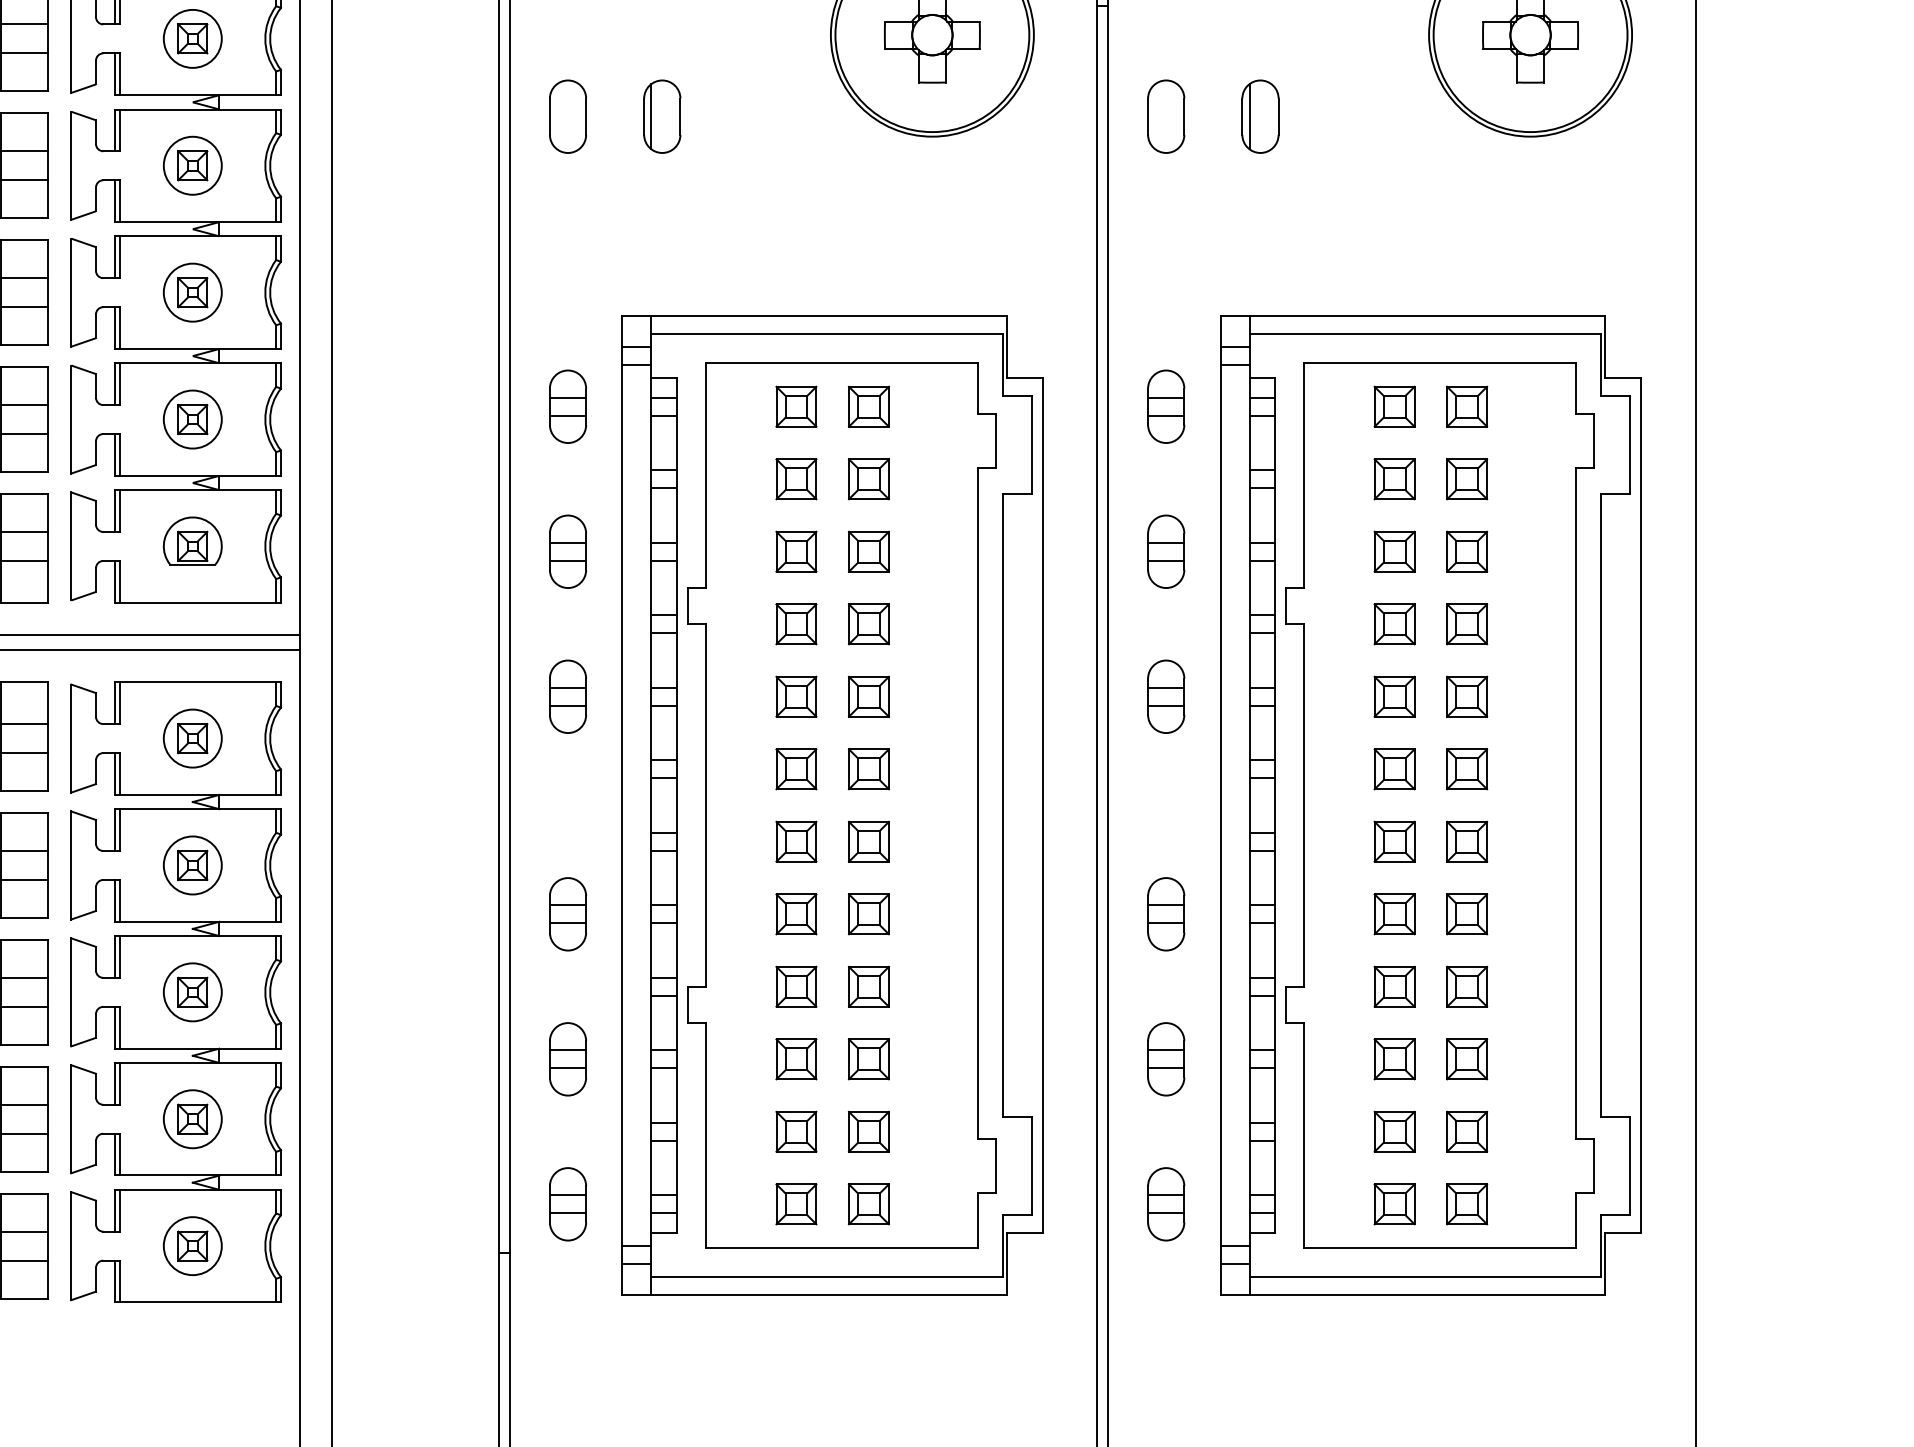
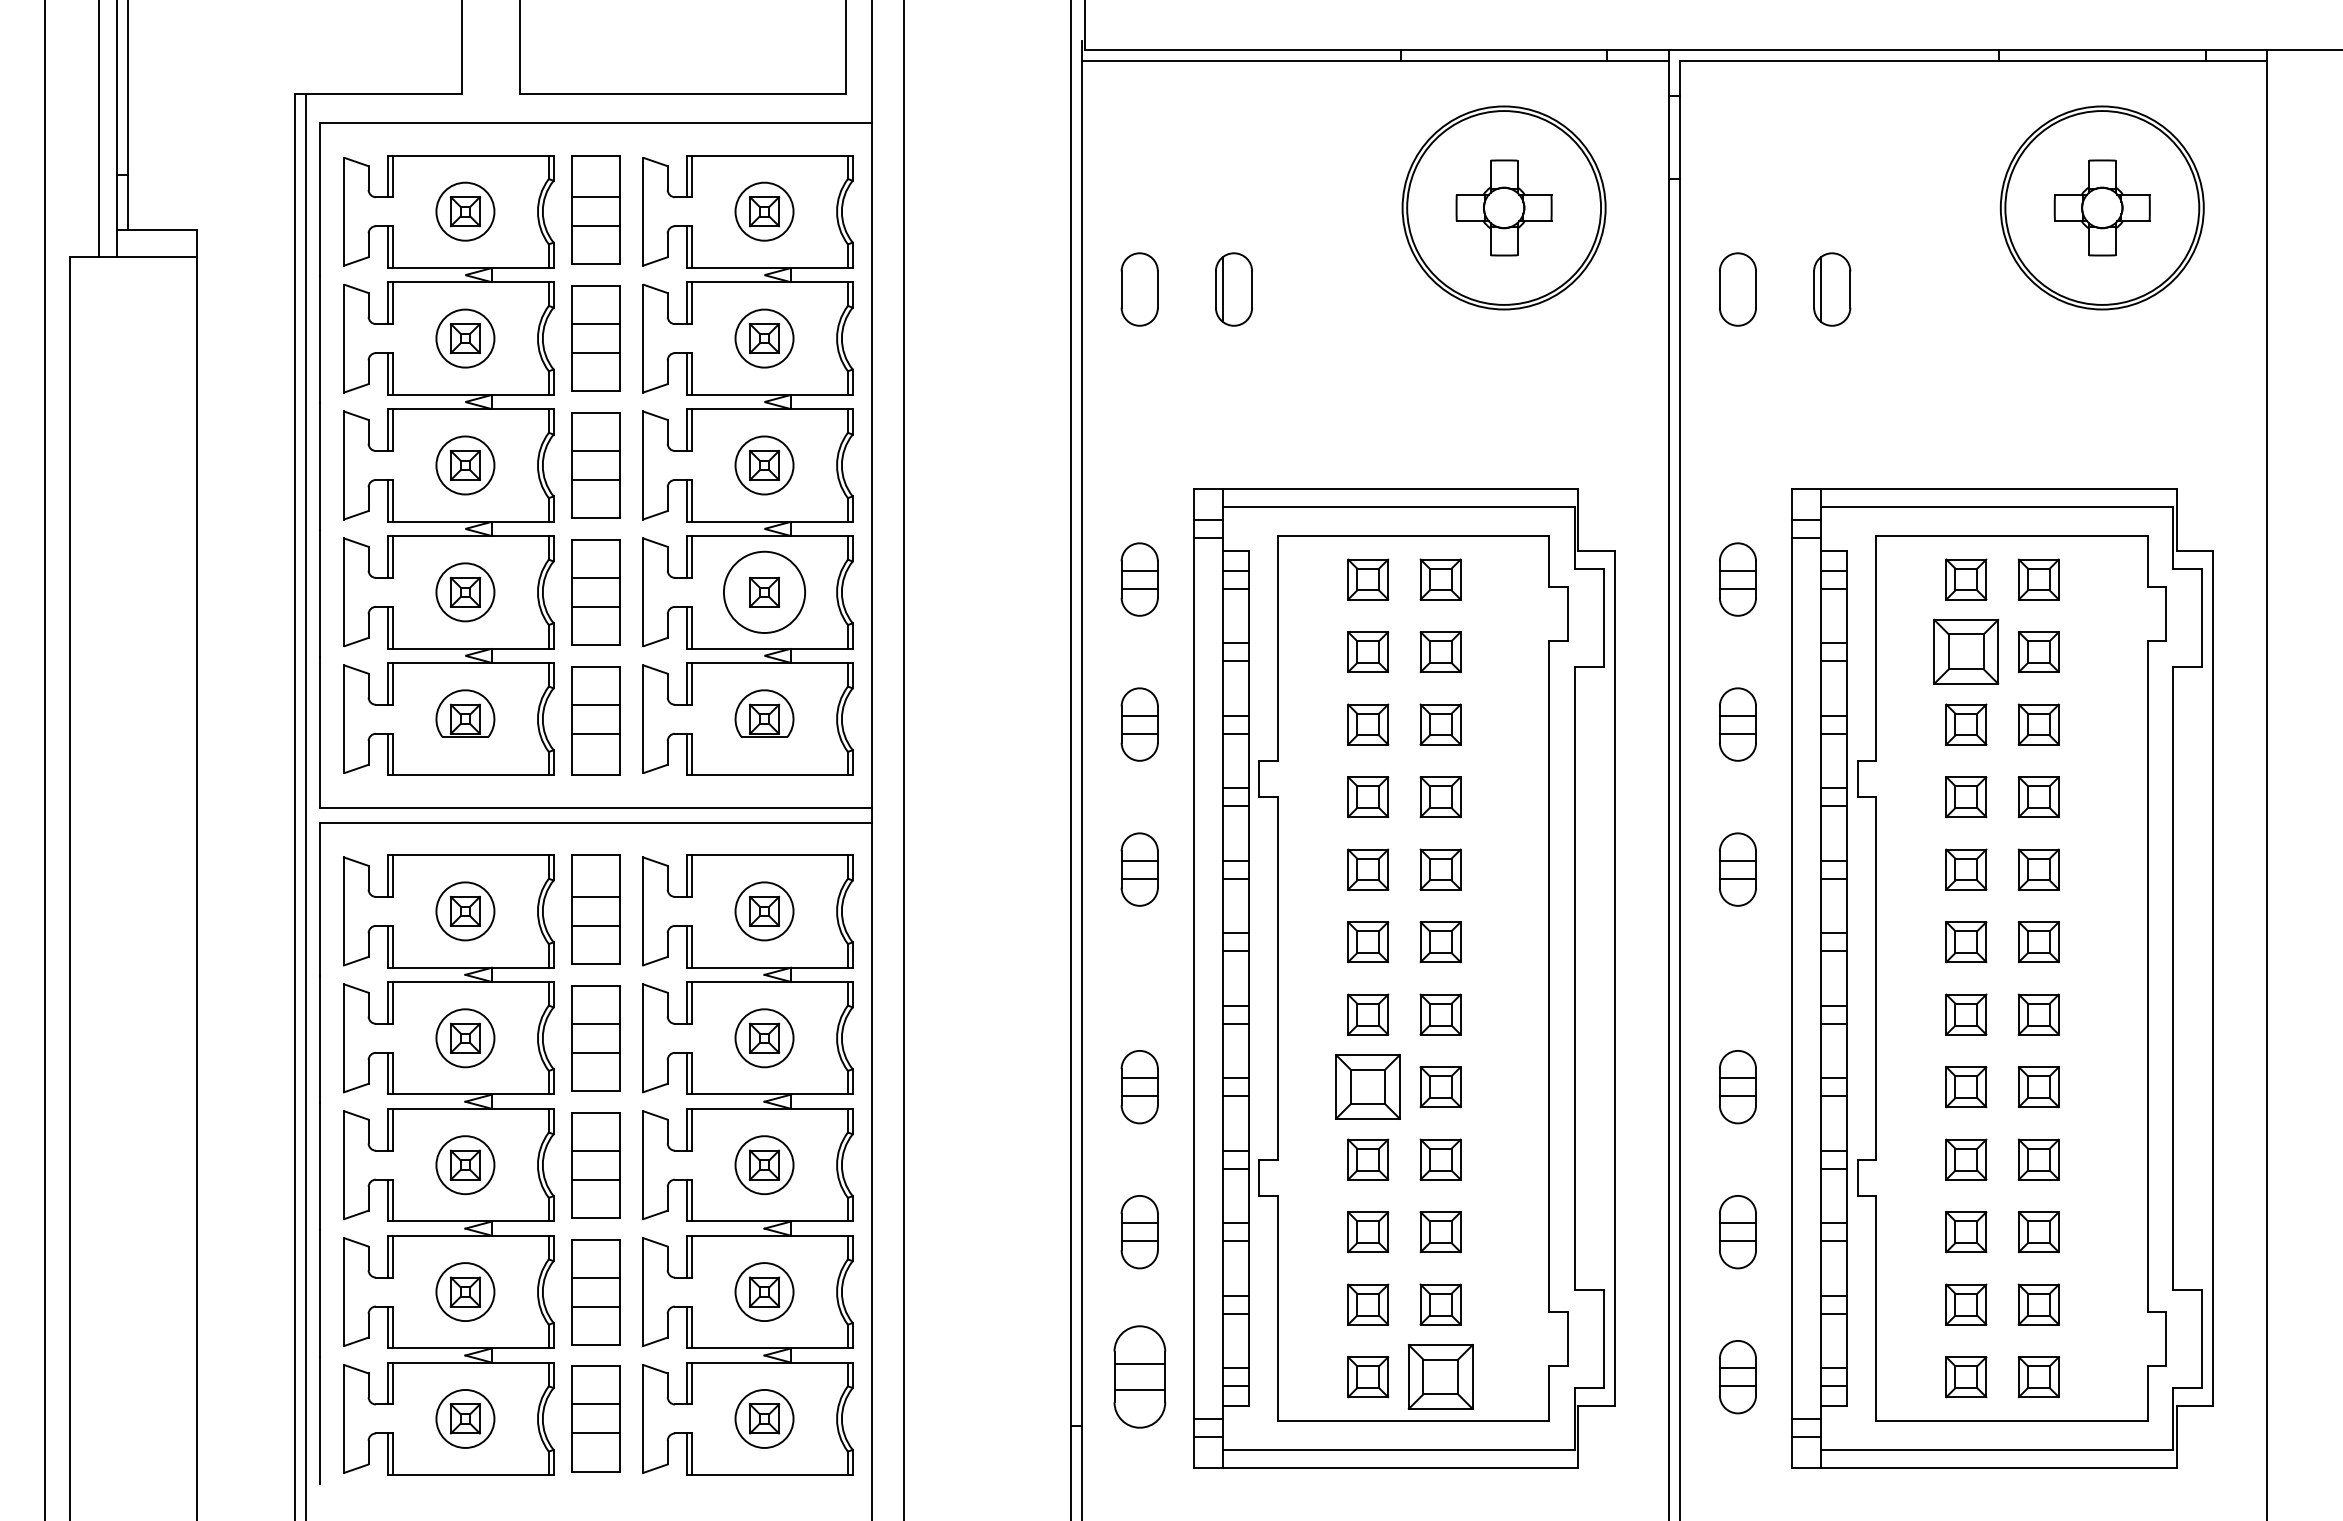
circle: (192, 419) -> (764, 592), size x1.4
part: (1394, 479) -> (1966, 652), size x1.6
part: (796, 914) -> (1368, 1087), size x1.6
part: (567, 1204) -> (1139, 1377), size x1.4
part: (868, 1204) -> (1440, 1377), size x1.6

